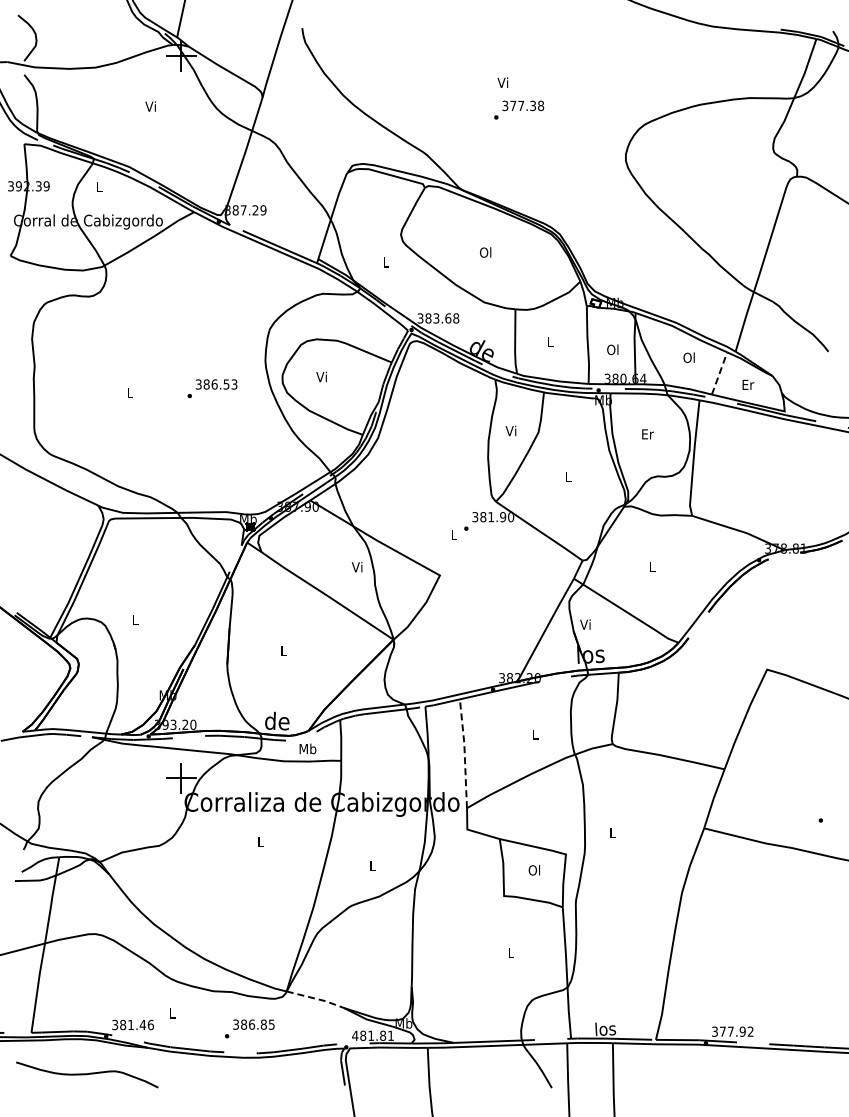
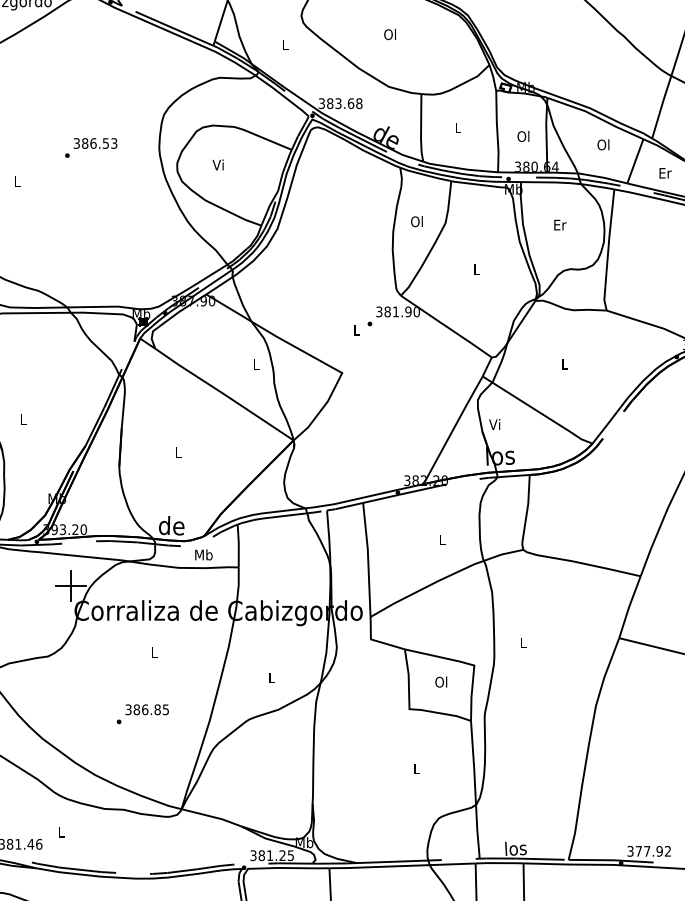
line: (719, 373) -> (635, 161), dashed -> solid
text: (212, 388) -> (91, 147), moved
text: (510, 430) -> (416, 221), Vi -> Ol
text: (356, 566) -> (254, 363), Vi -> L
line: (464, 752) -> (367, 558), dashed -> solid
line: (316, 998) -> (212, 816), dashed -> solid
text: (249, 1028) -> (142, 713), moved
text: (372, 1035) -> (271, 855), 481.81 -> 381.25

